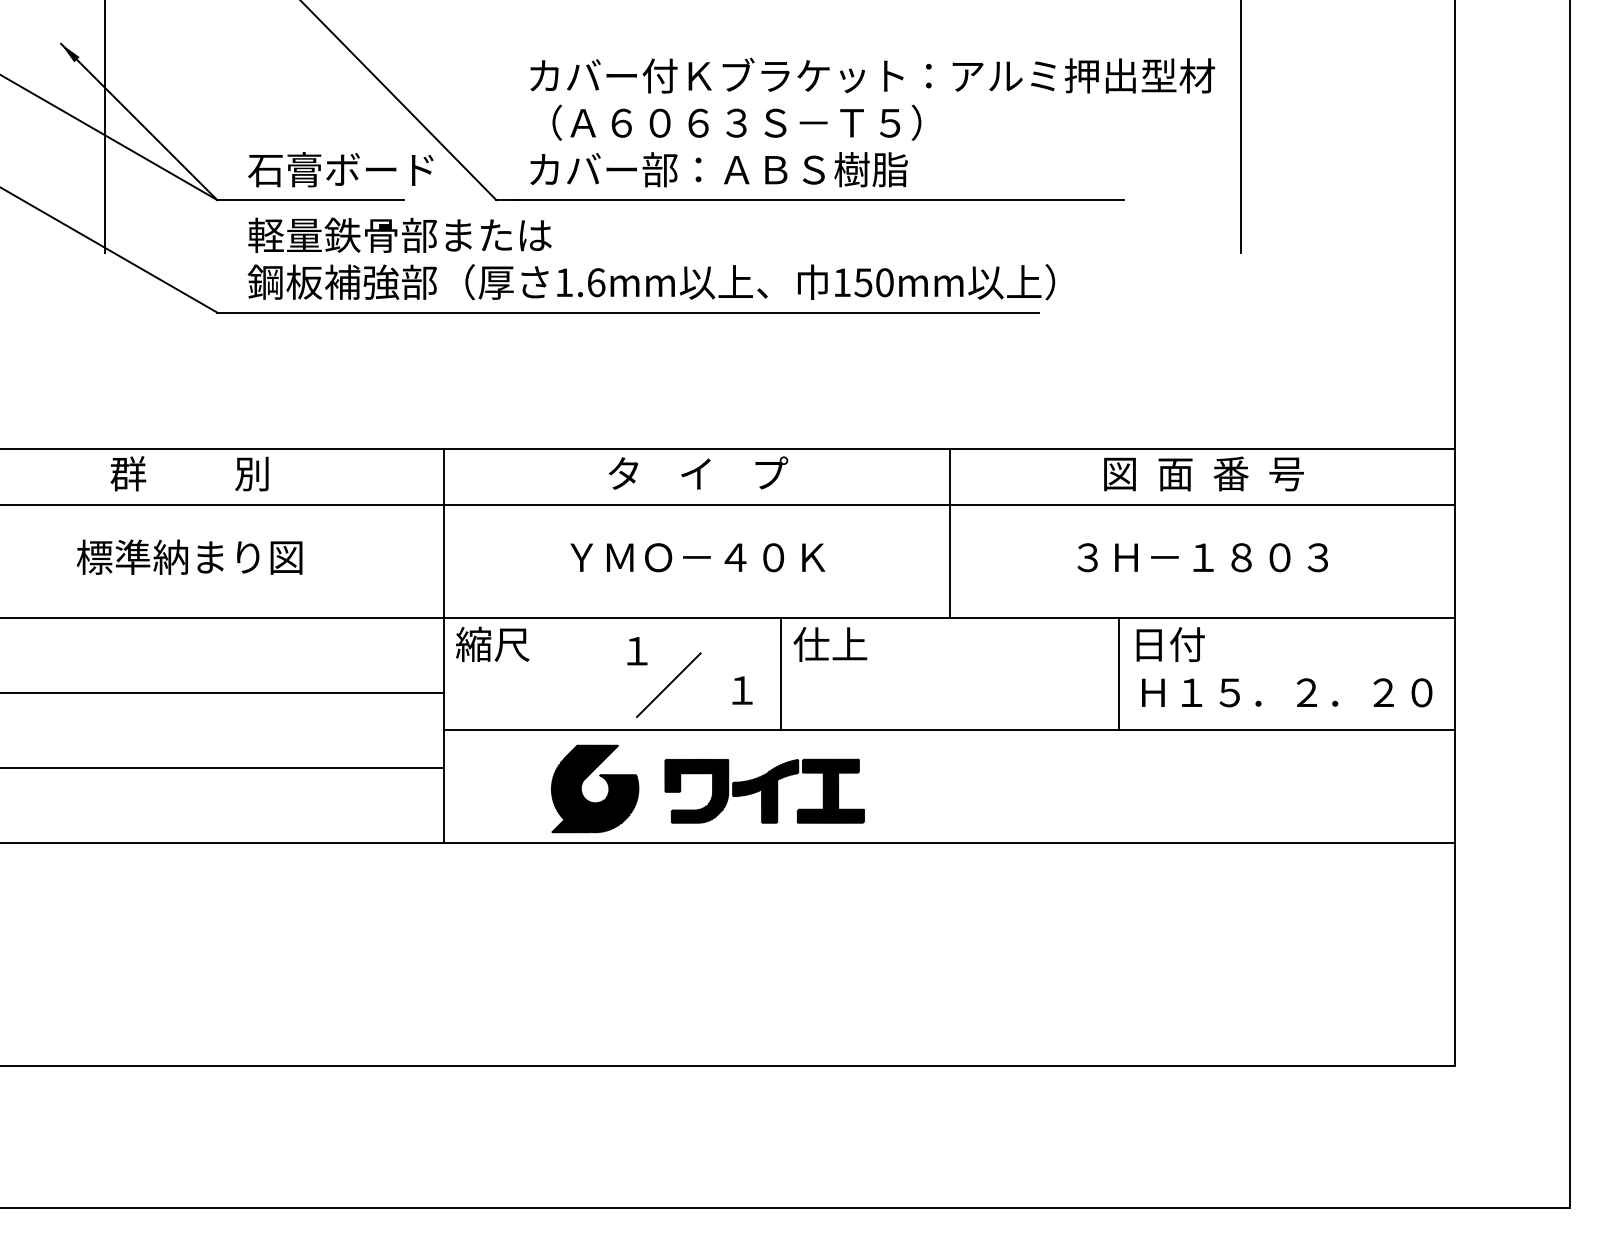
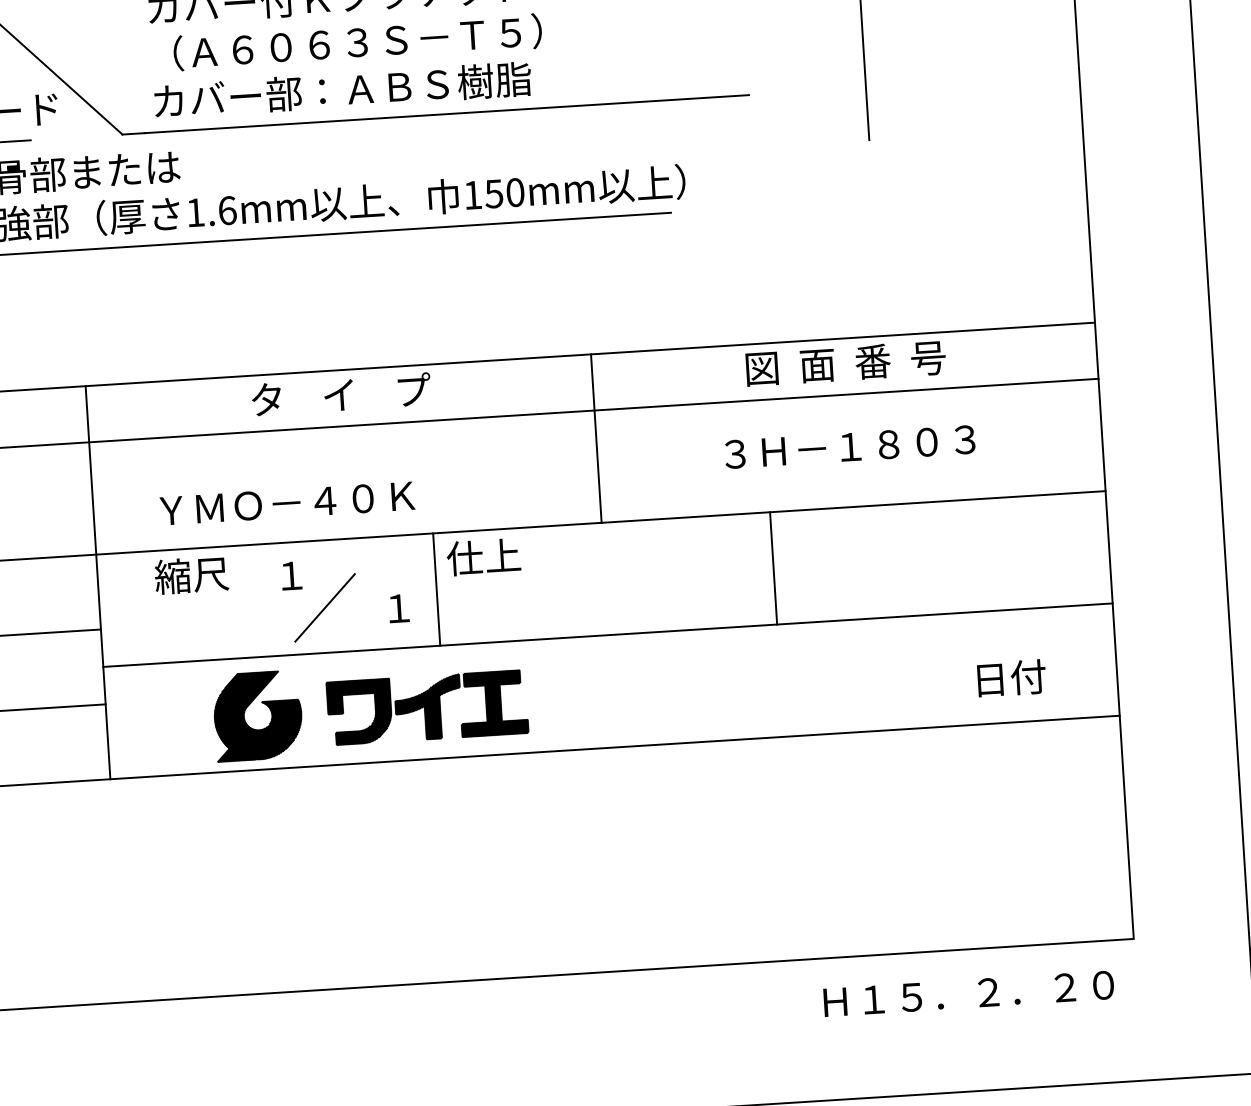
text: (697, 557) -> (287, 503), moved
text: (492, 643) -> (191, 574), moved
text: (1170, 644) -> (1011, 678), moved
text: (1287, 692) -> (969, 993), moved

